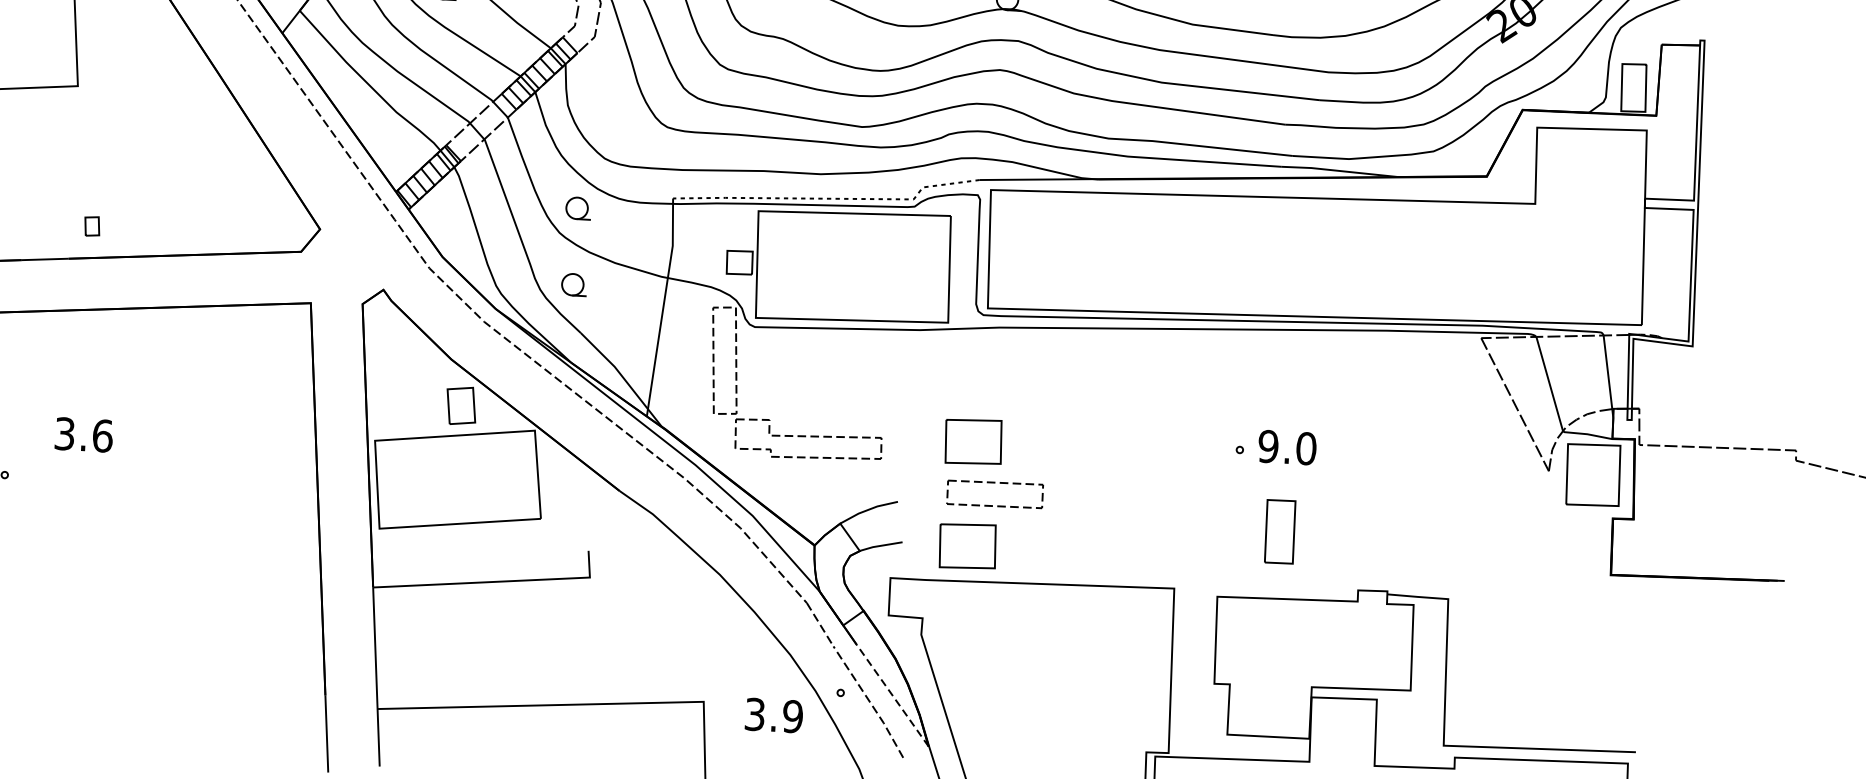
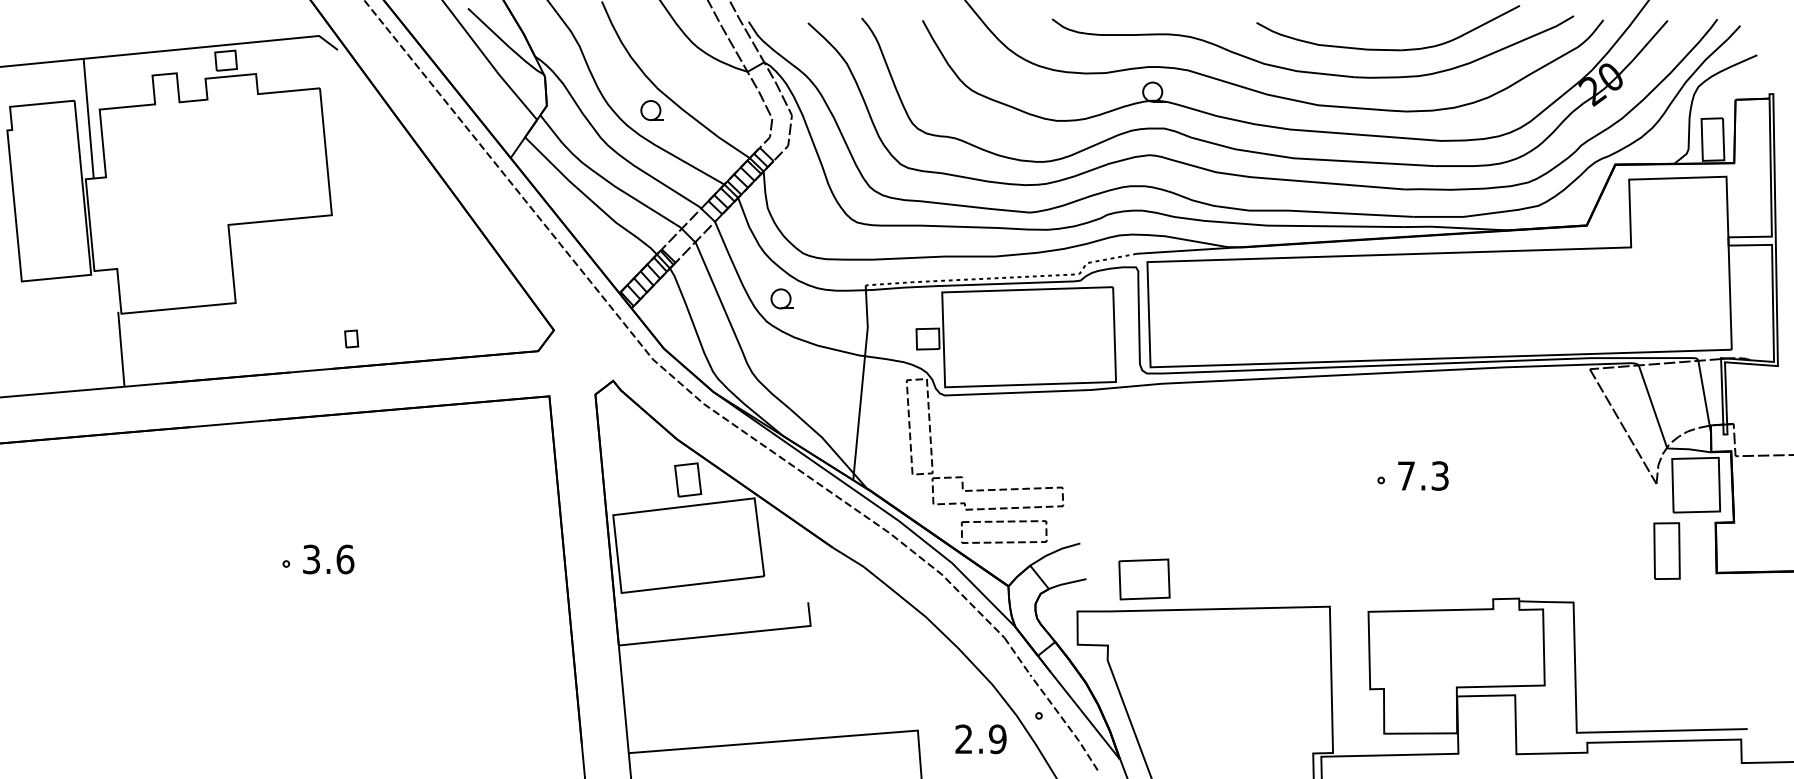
part: (573, 284) -> (781, 366), removed
text: (83, 434) -> (328, 559), moved
part: (973, 441) -> (1144, 486), removed
text: (1287, 447) -> (1423, 475), 9.0 -> 7.3
part: (994, 483) -> (1003, 522), moved
part: (1279, 531) -> (1666, 550), moved
line: (891, 695) -> (1084, 715), dashed -> solid
text: (754, 714) -> (963, 739), 3.9 -> 2.9

